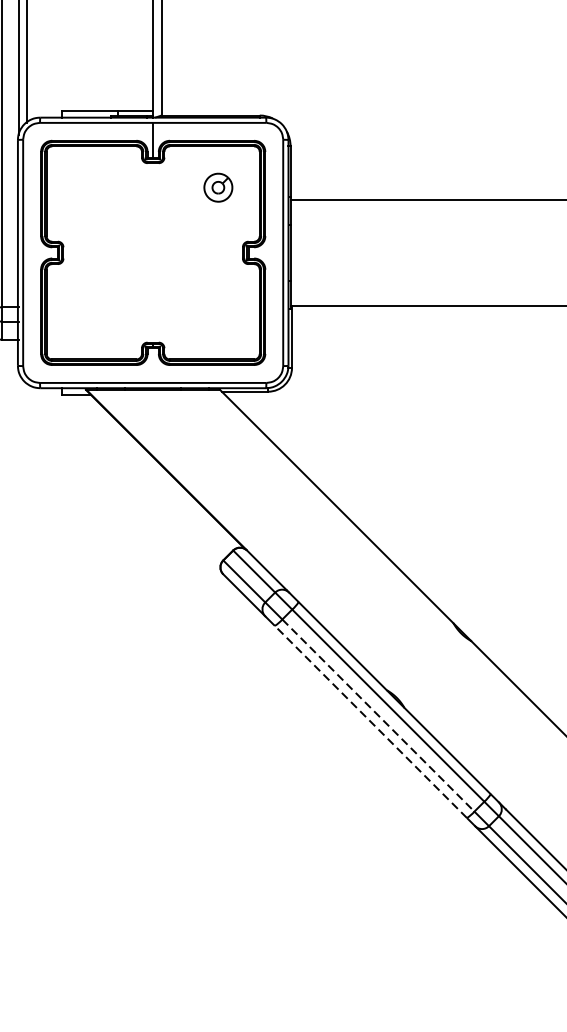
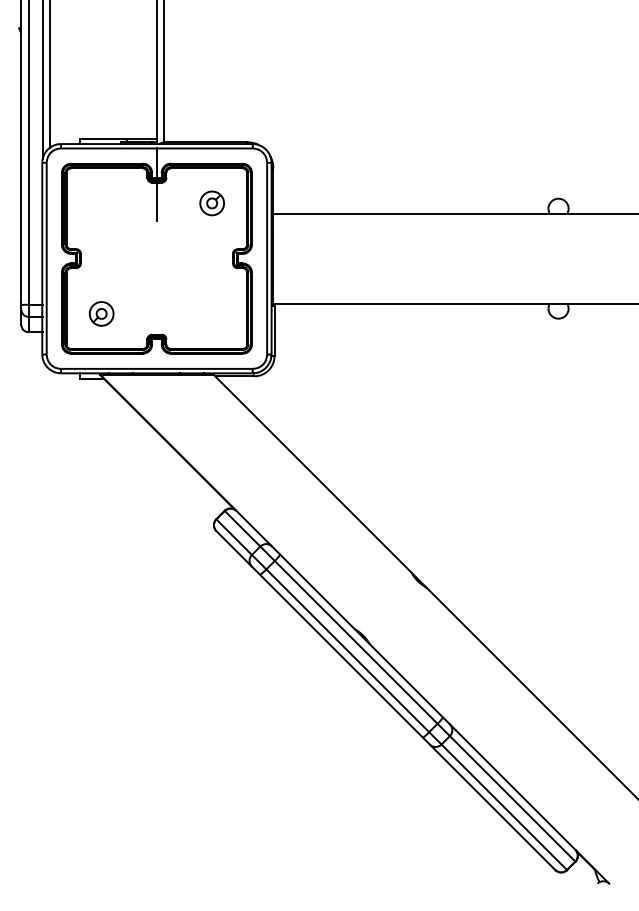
line: (152, 185) -> (156, 201), added
part: (87, 317) -> (101, 313), added
line: (379, 716) -> (348, 651), dashed -> solid
line: (370, 721) -> (341, 655), dashed -> solid

